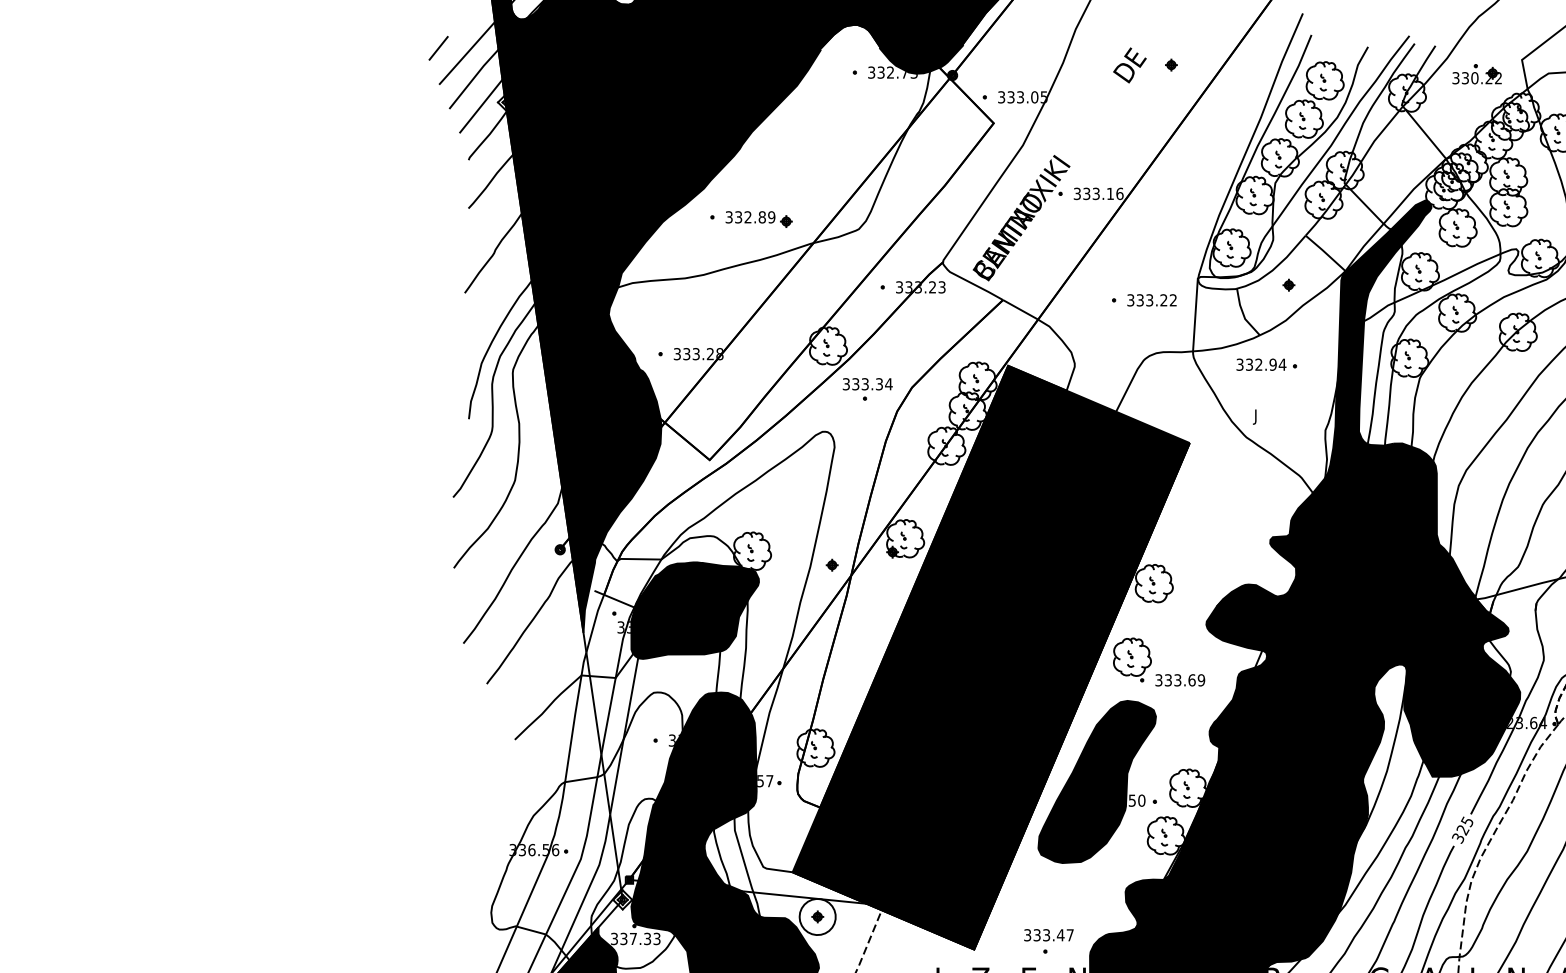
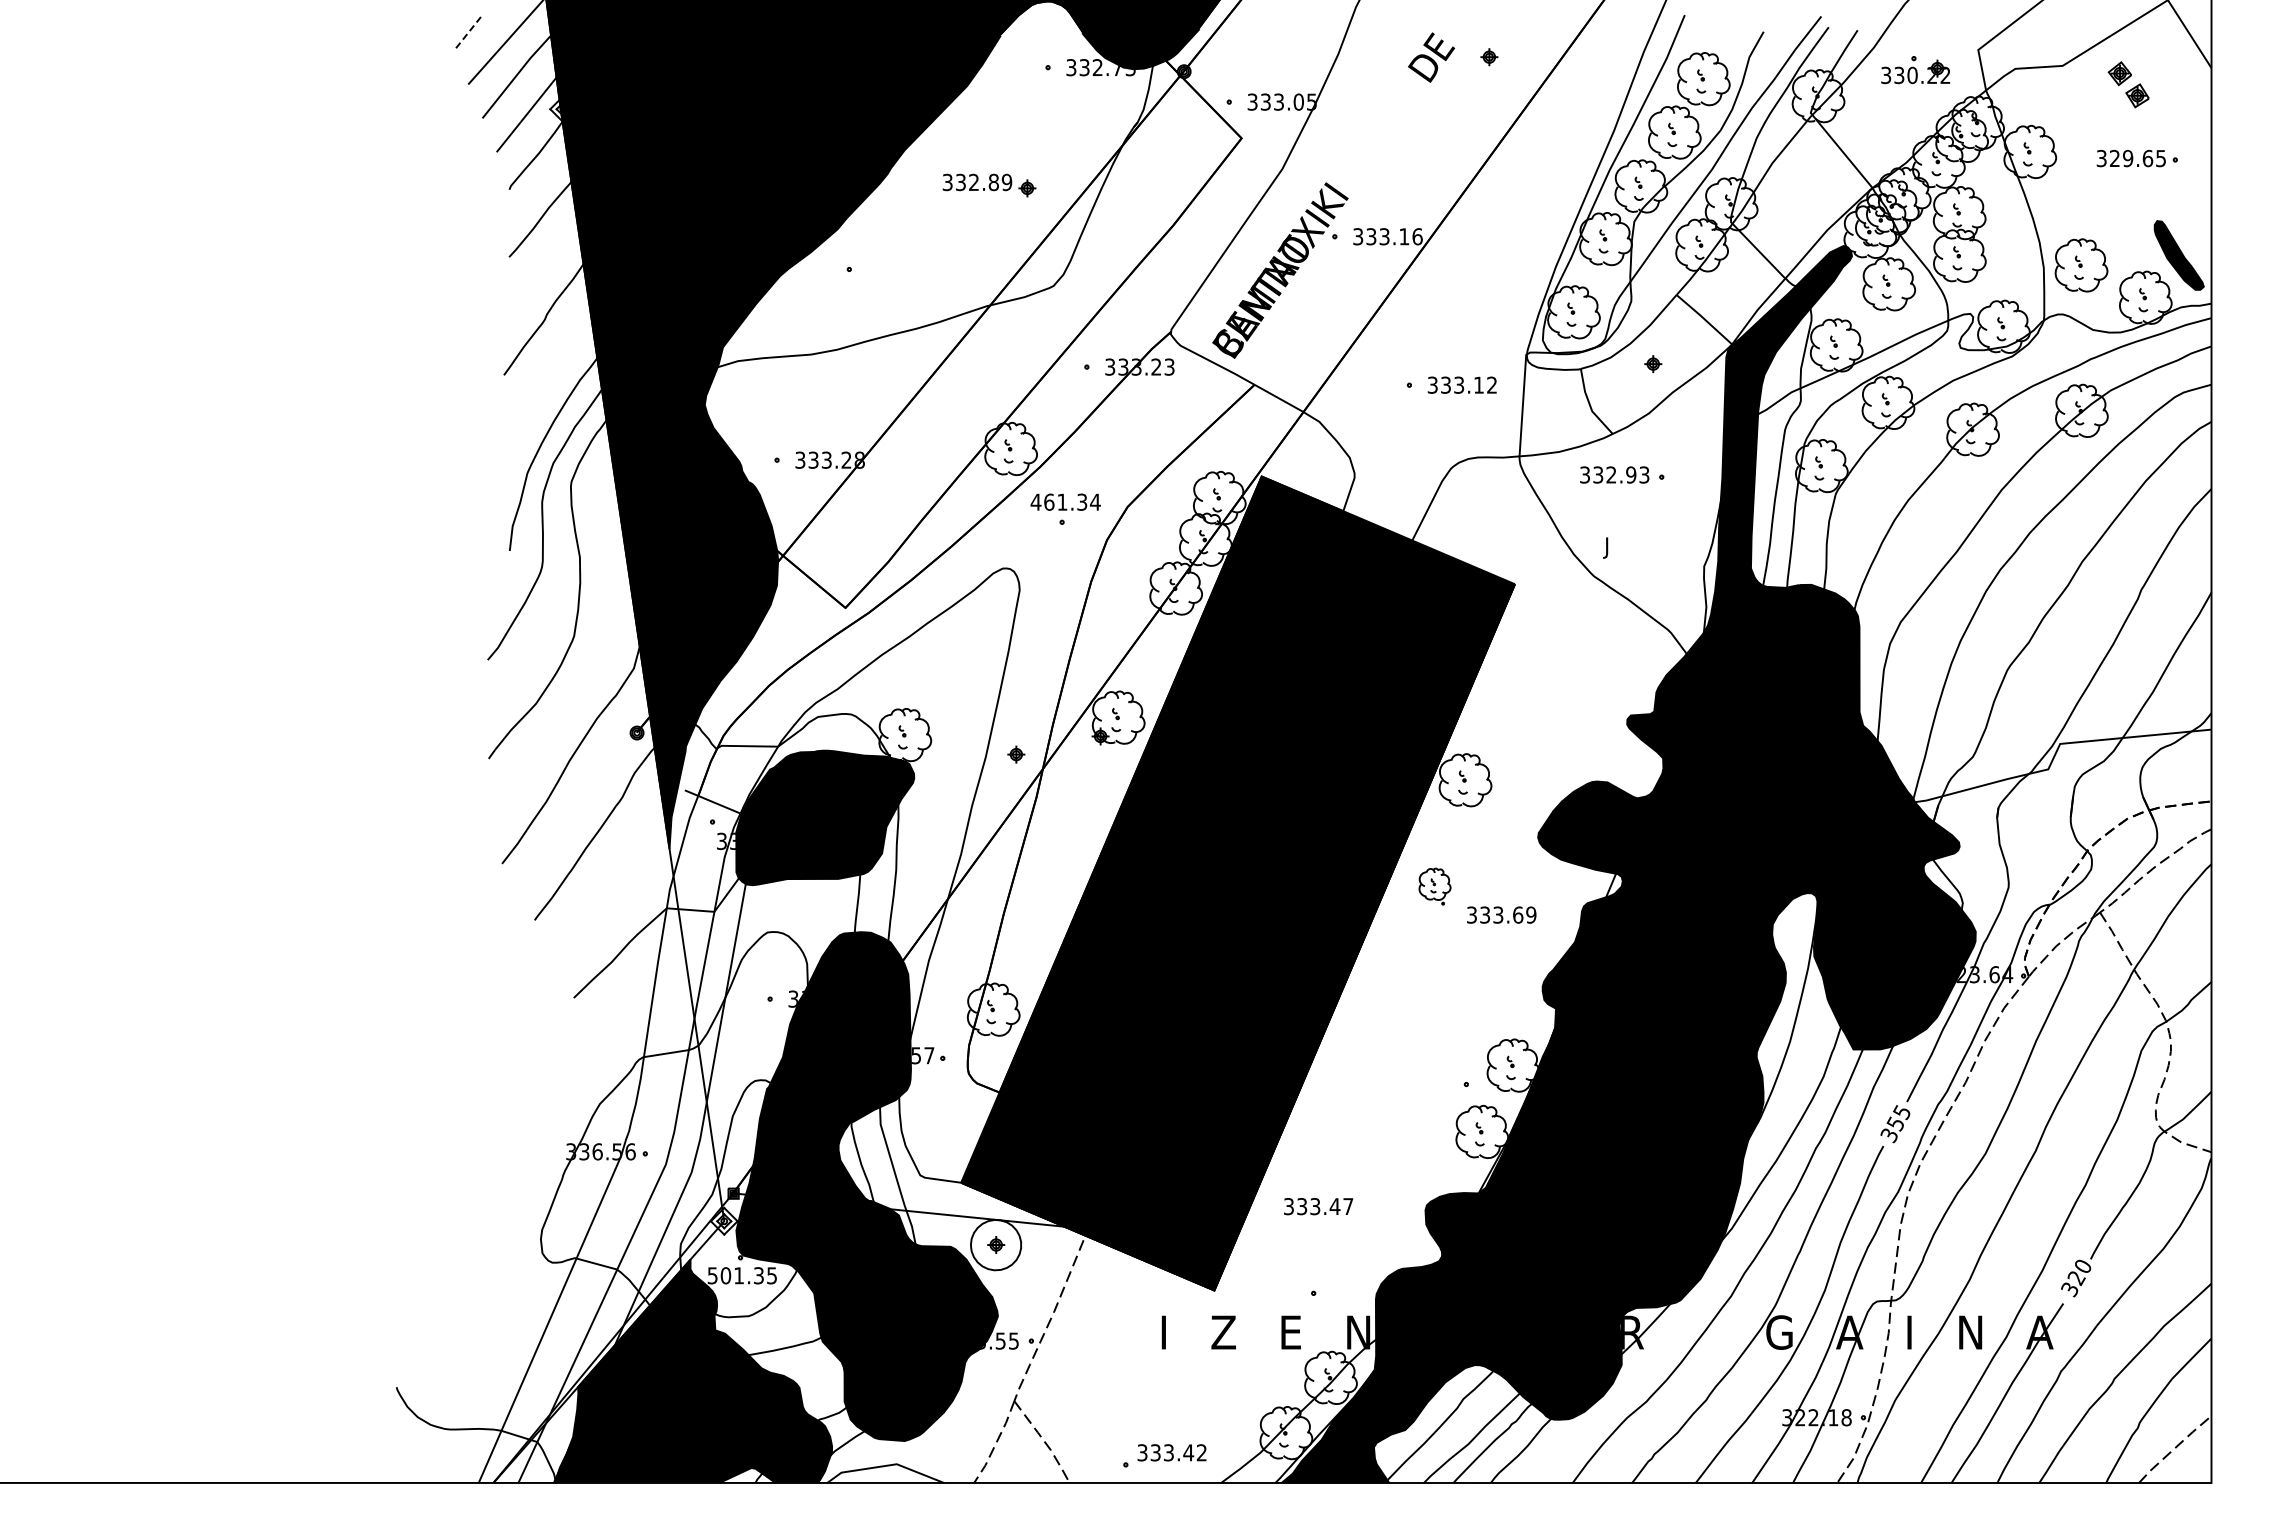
line: (438, 48) -> (467, 33), solid -> dashed
part: (759, 219) -> (989, 185), moved
text: (1163, 299) -> (1478, 384), 333.22 -> 333.12
text: (1282, 364) -> (1644, 474), 332.94 -> 332.93
text: (855, 383) -> (1048, 501), 333.34 -> 461.34
part: (1132, 659) -> (1434, 886), size x0.6
part: (1096, 781) -> (1385, 1056), removed
text: (1462, 829) -> (1895, 1123), 325 -> 355
text: (1048, 935) -> (1318, 1206), moved
text: (635, 938) -> (742, 1275), 337.33 -> 501.35

